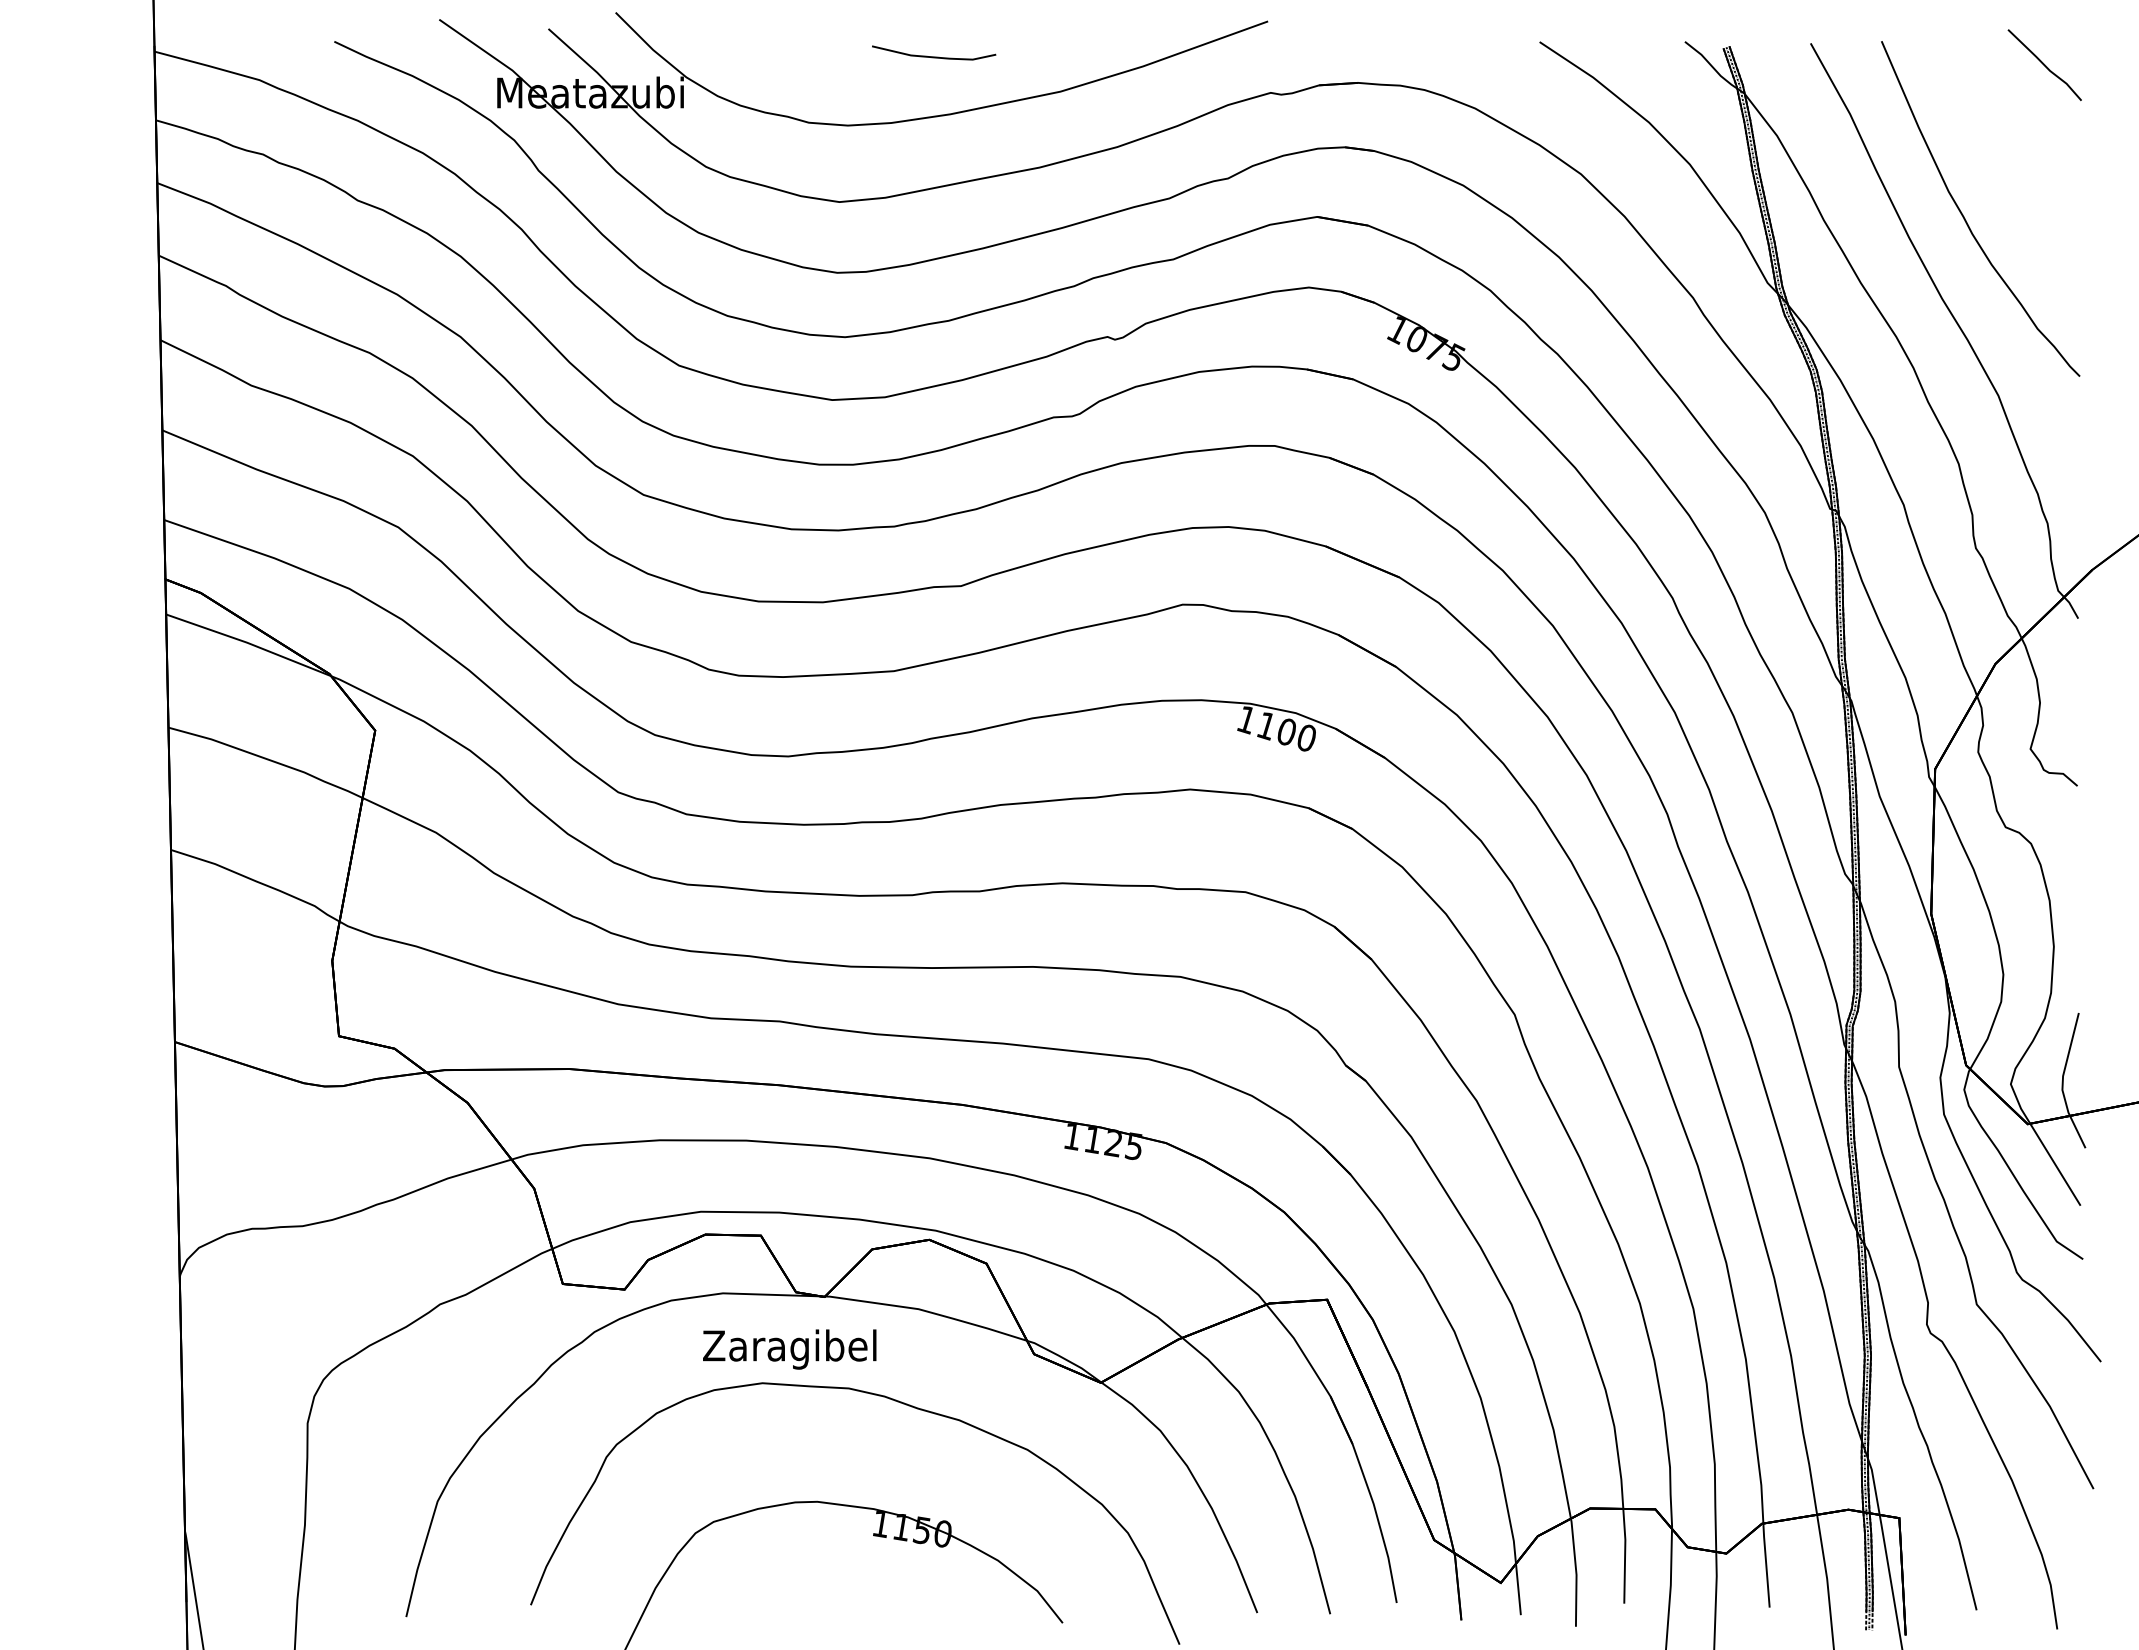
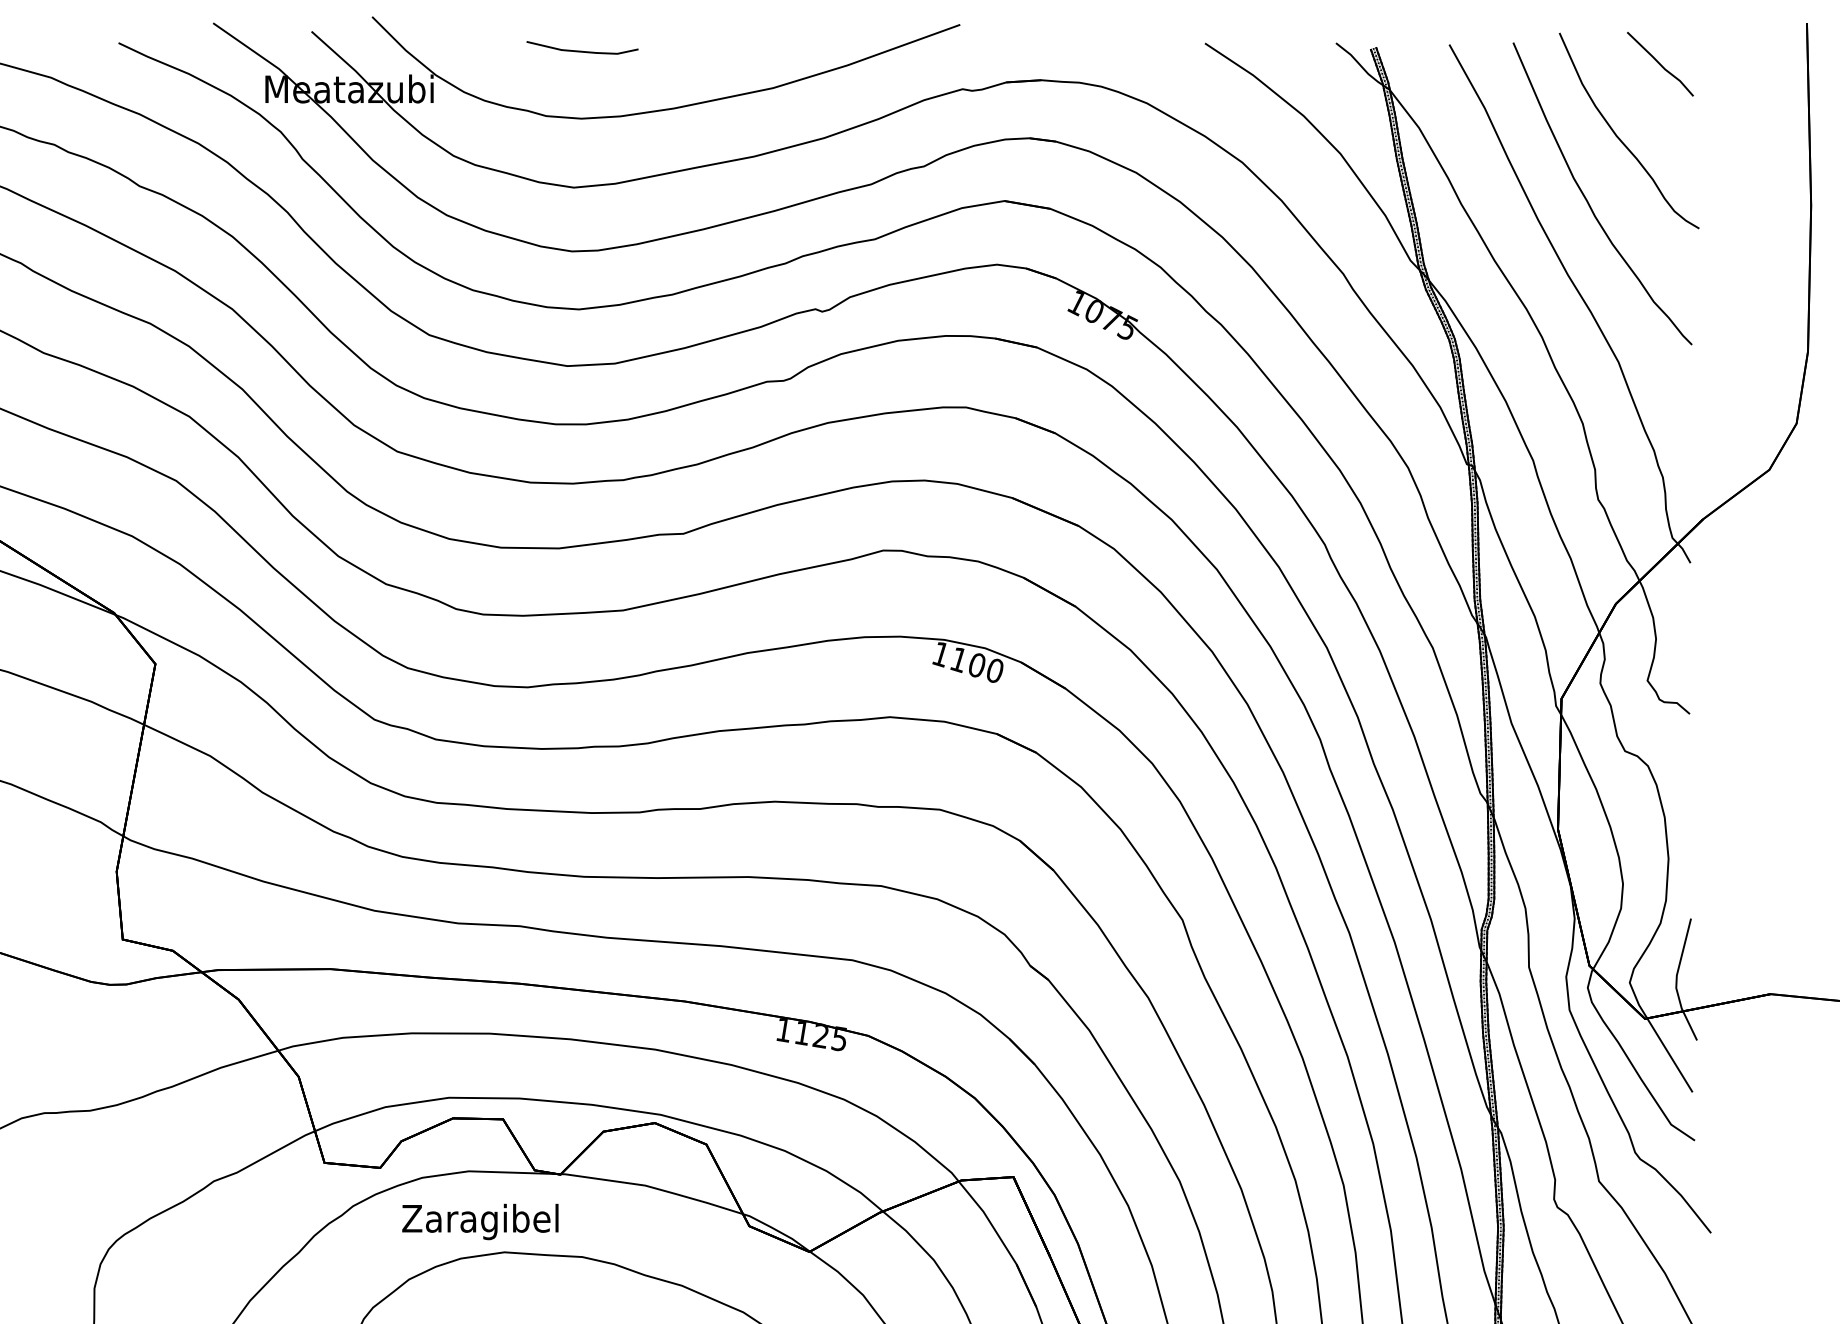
line: (934, 56) -> (582, 51), moved
curve: (1999, 146) -> (1619, 137), added
text: (789, 1349) -> (480, 1221), moved

